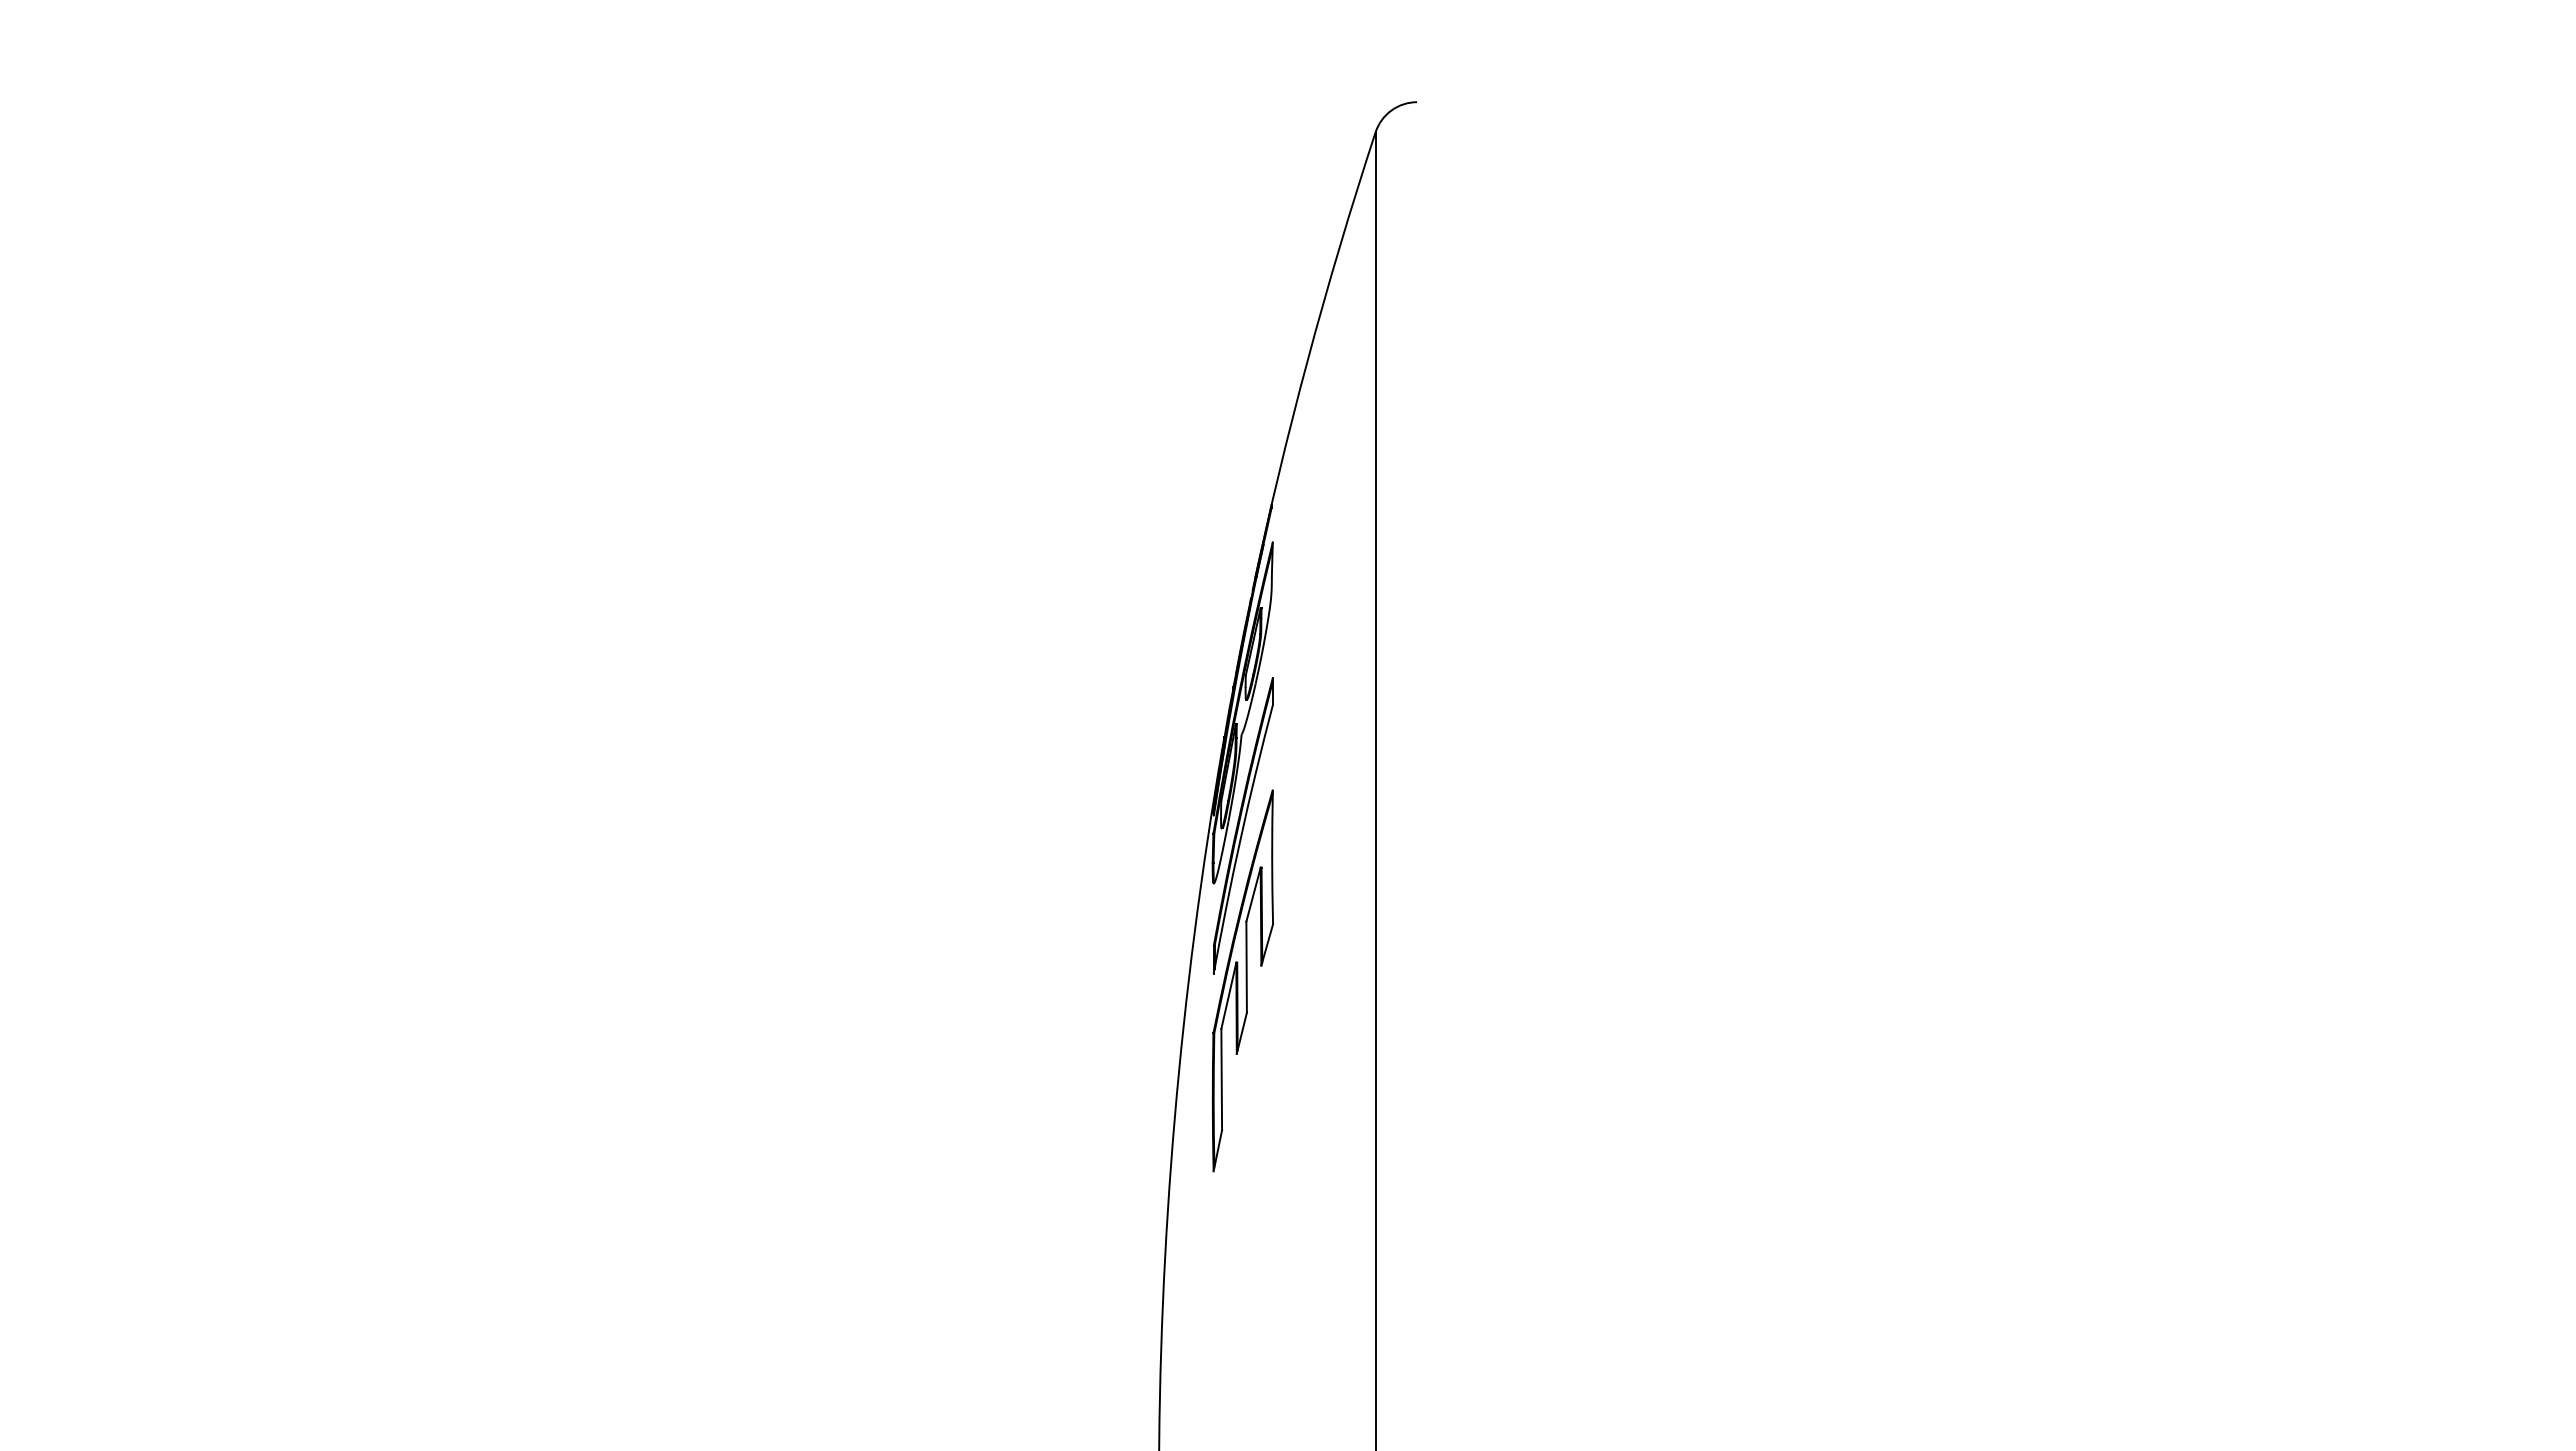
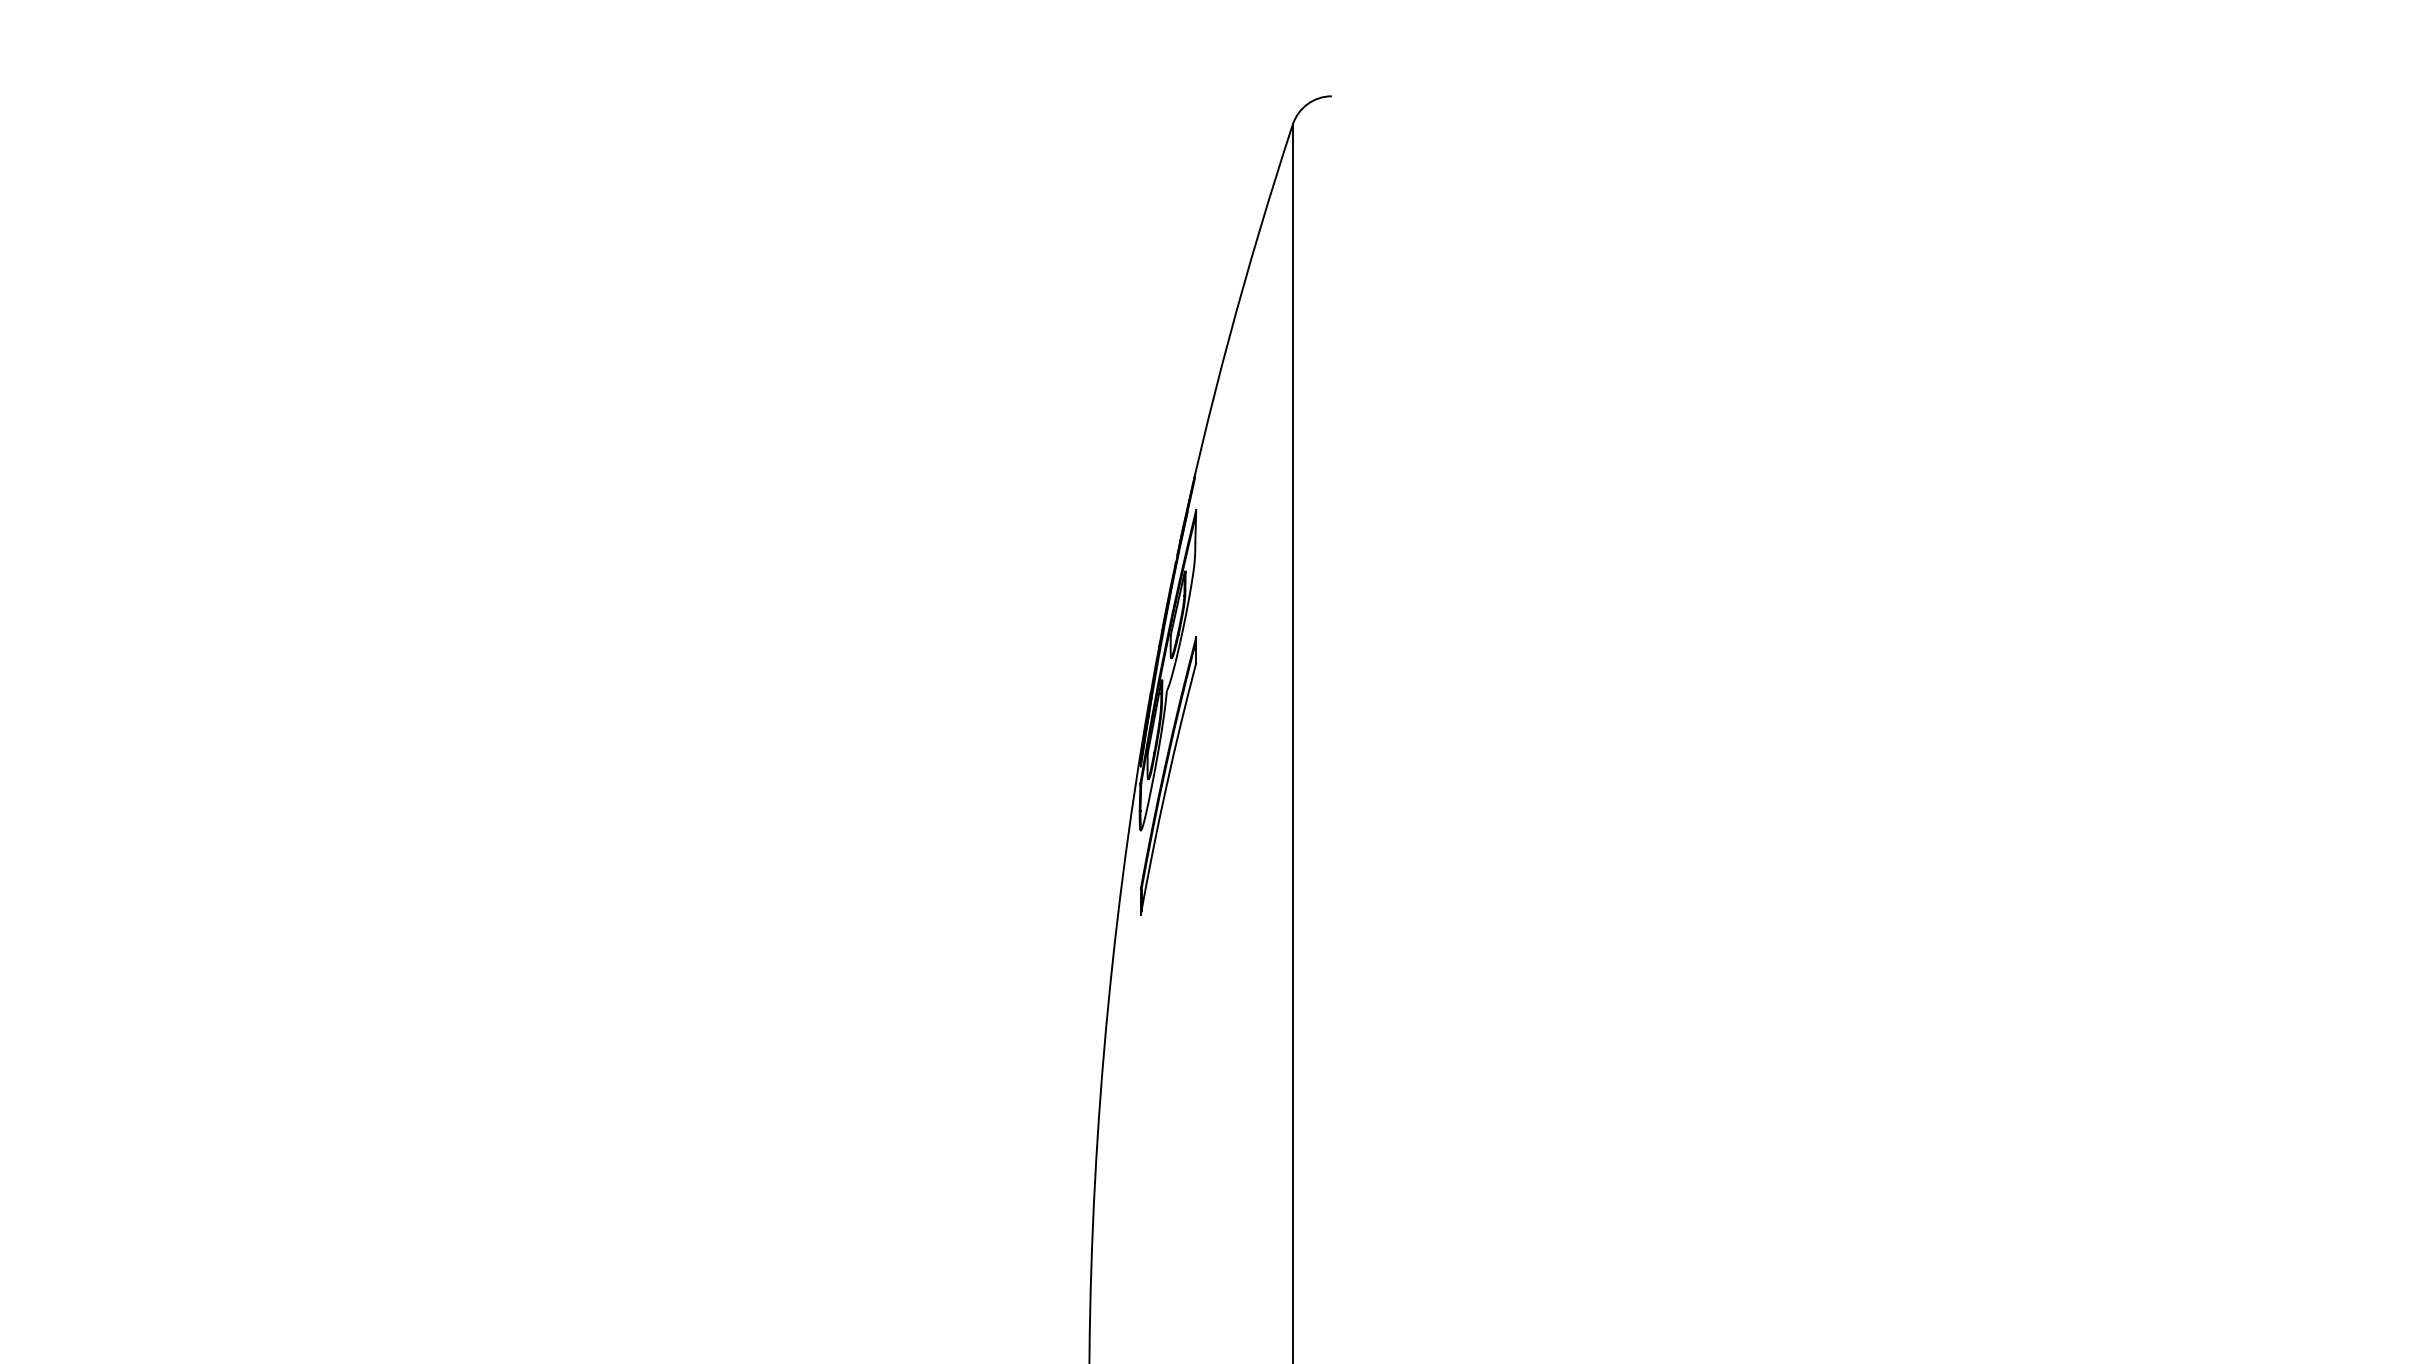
part: (1242, 980) -> (1167, 921), removed

